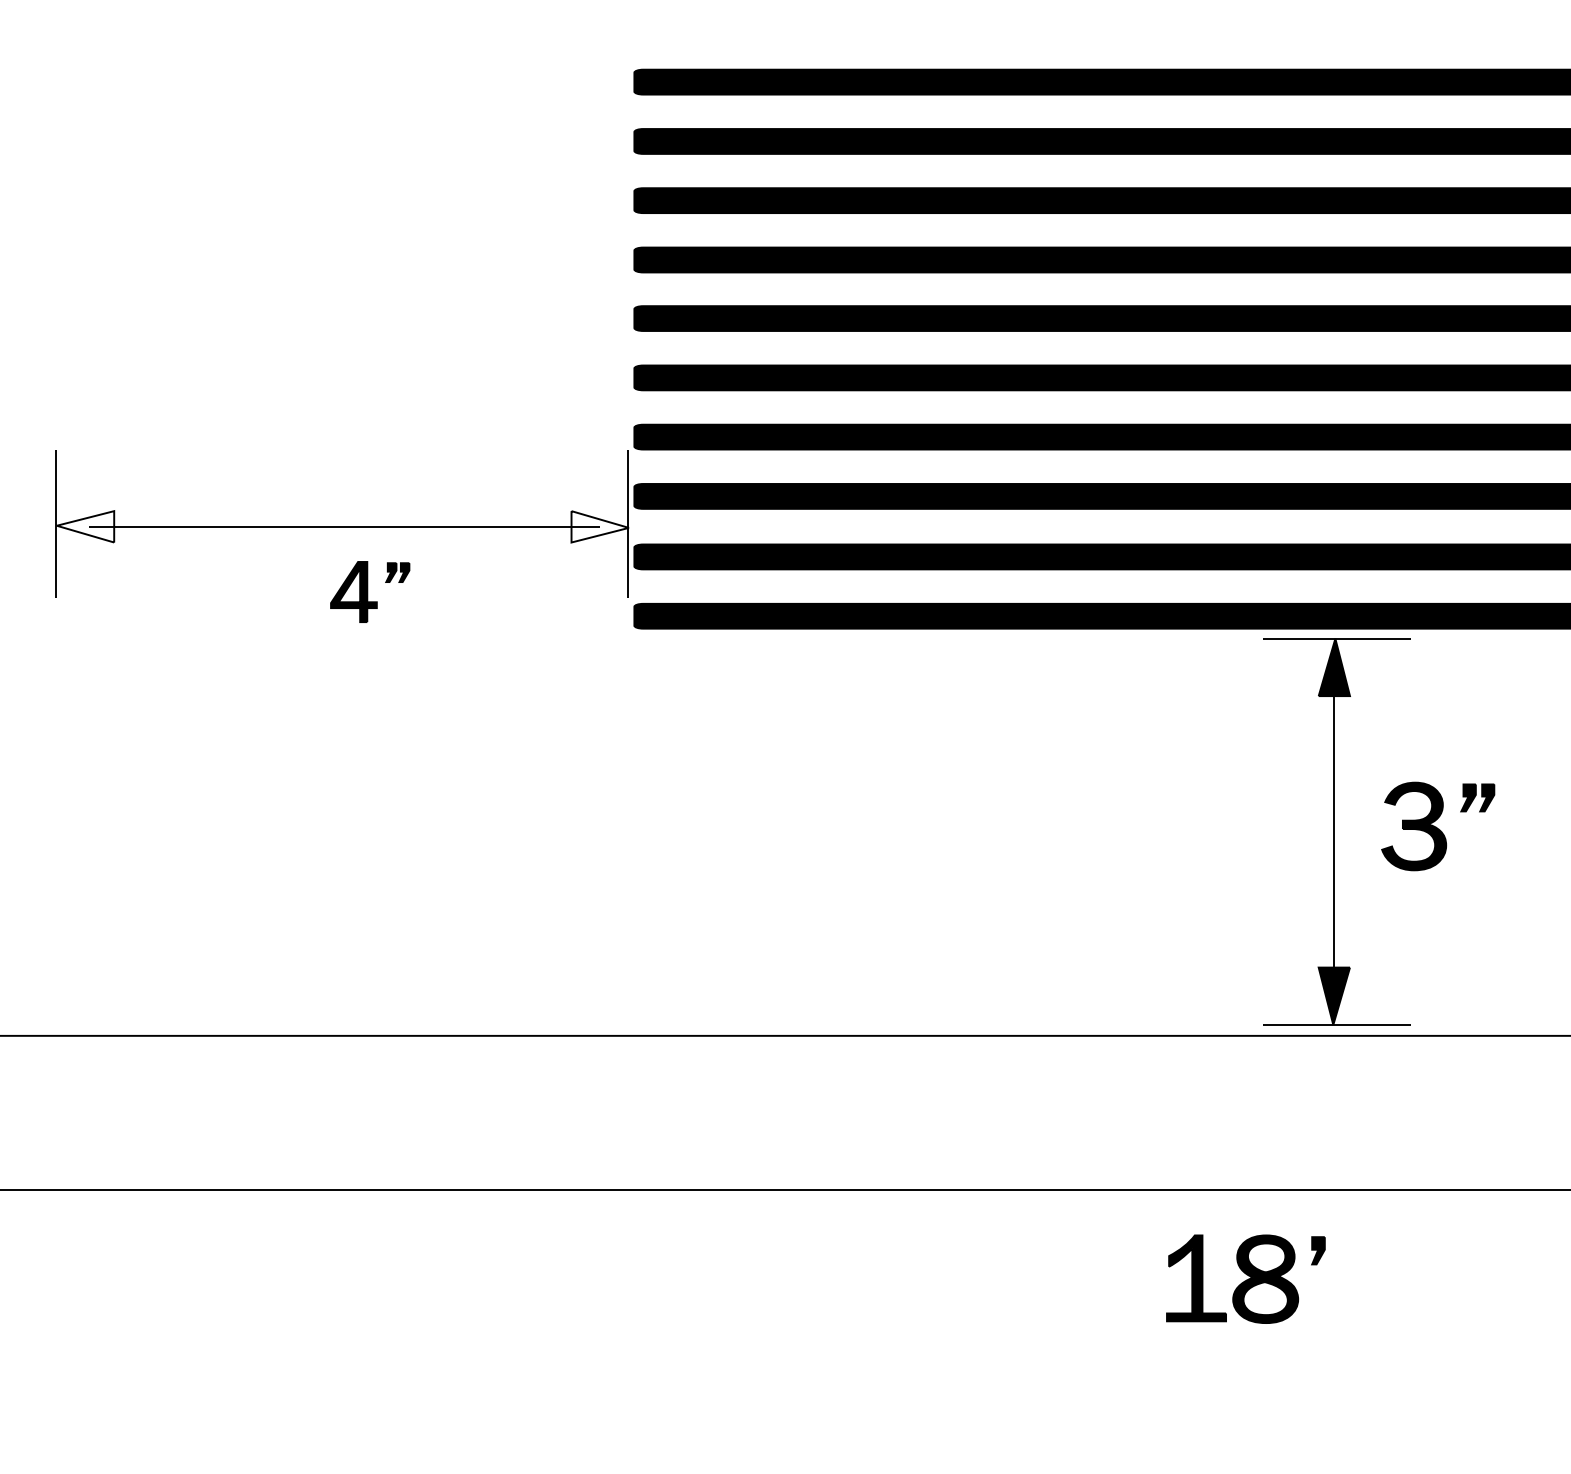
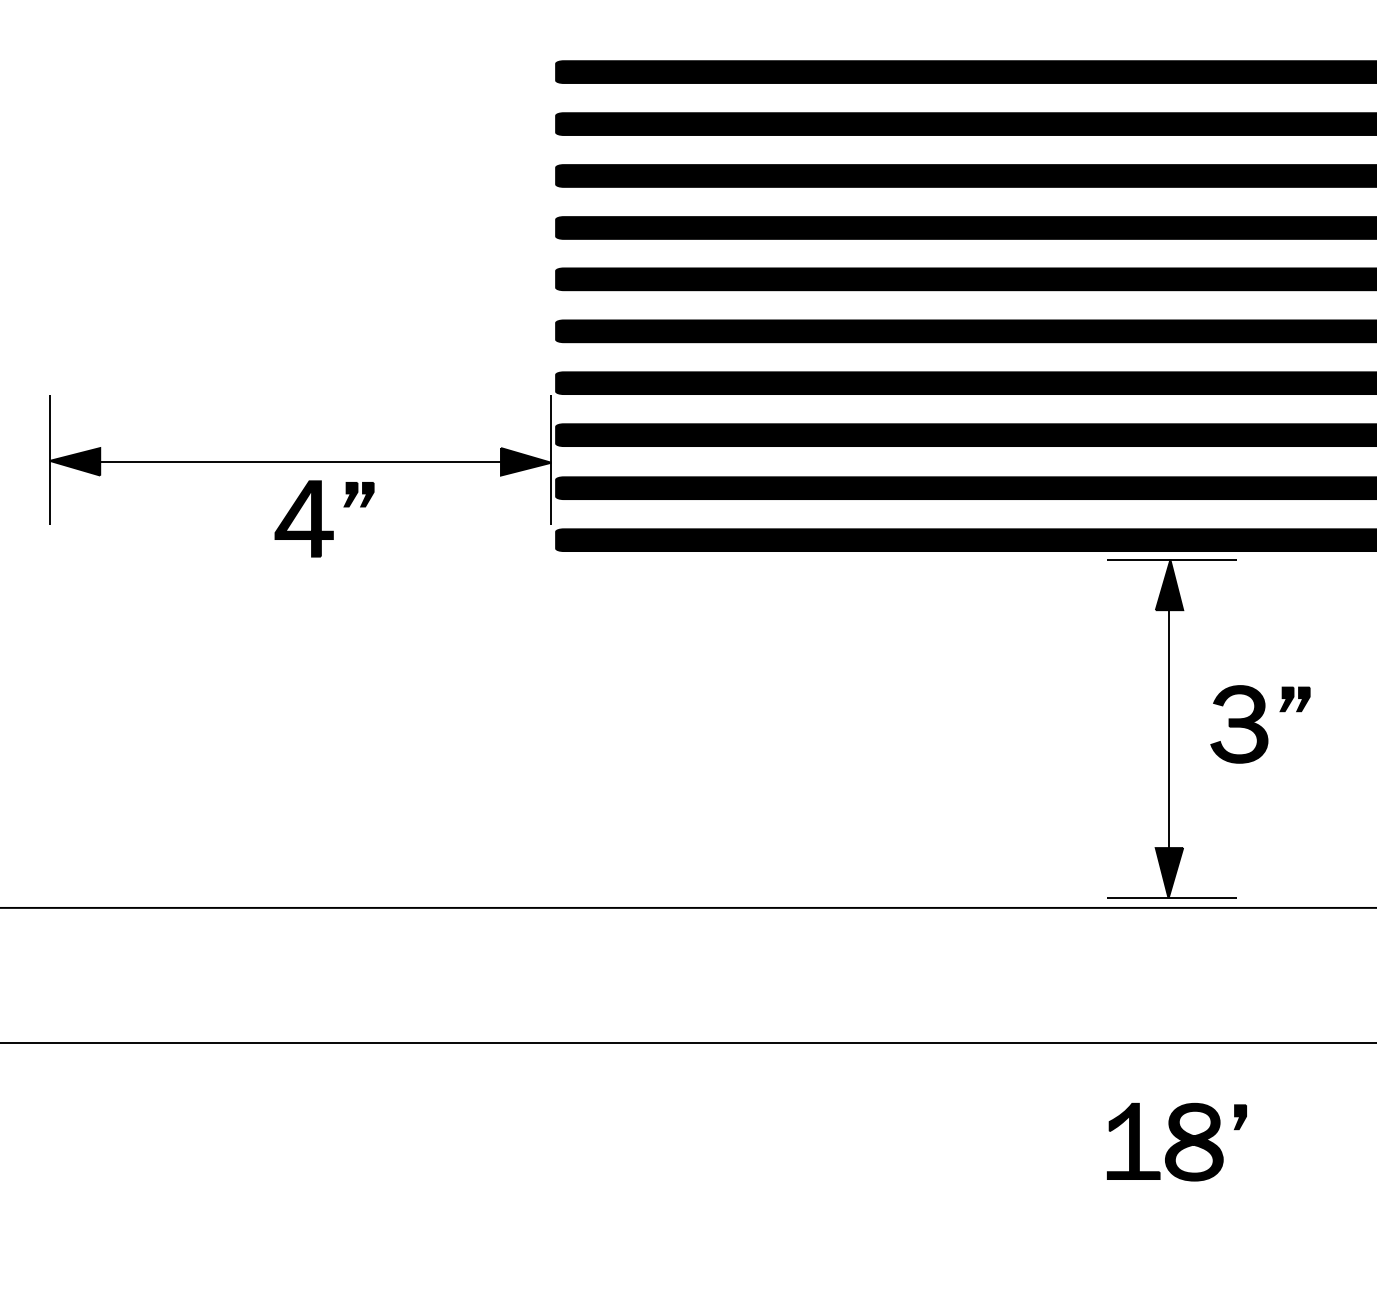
fill: (84, 526) -> (74, 461), added
fill: (599, 526) -> (525, 461), added
part: (370, 591) -> (324, 518), size x1.43
part: (1245, 1278) -> (1176, 1141), moved

